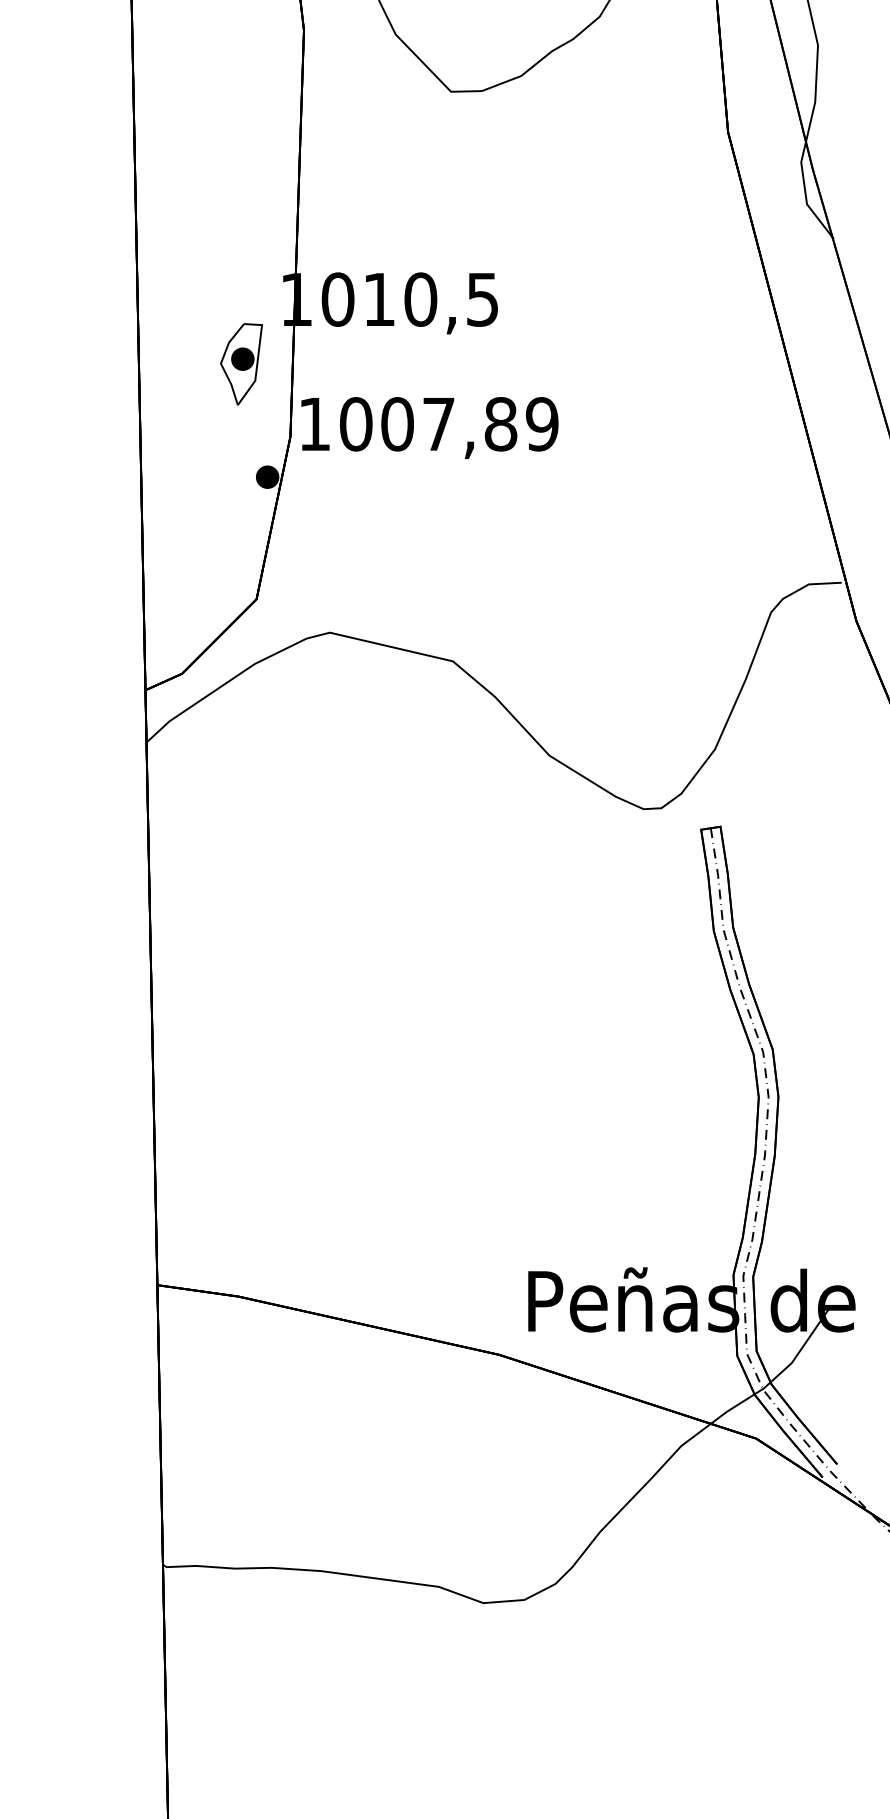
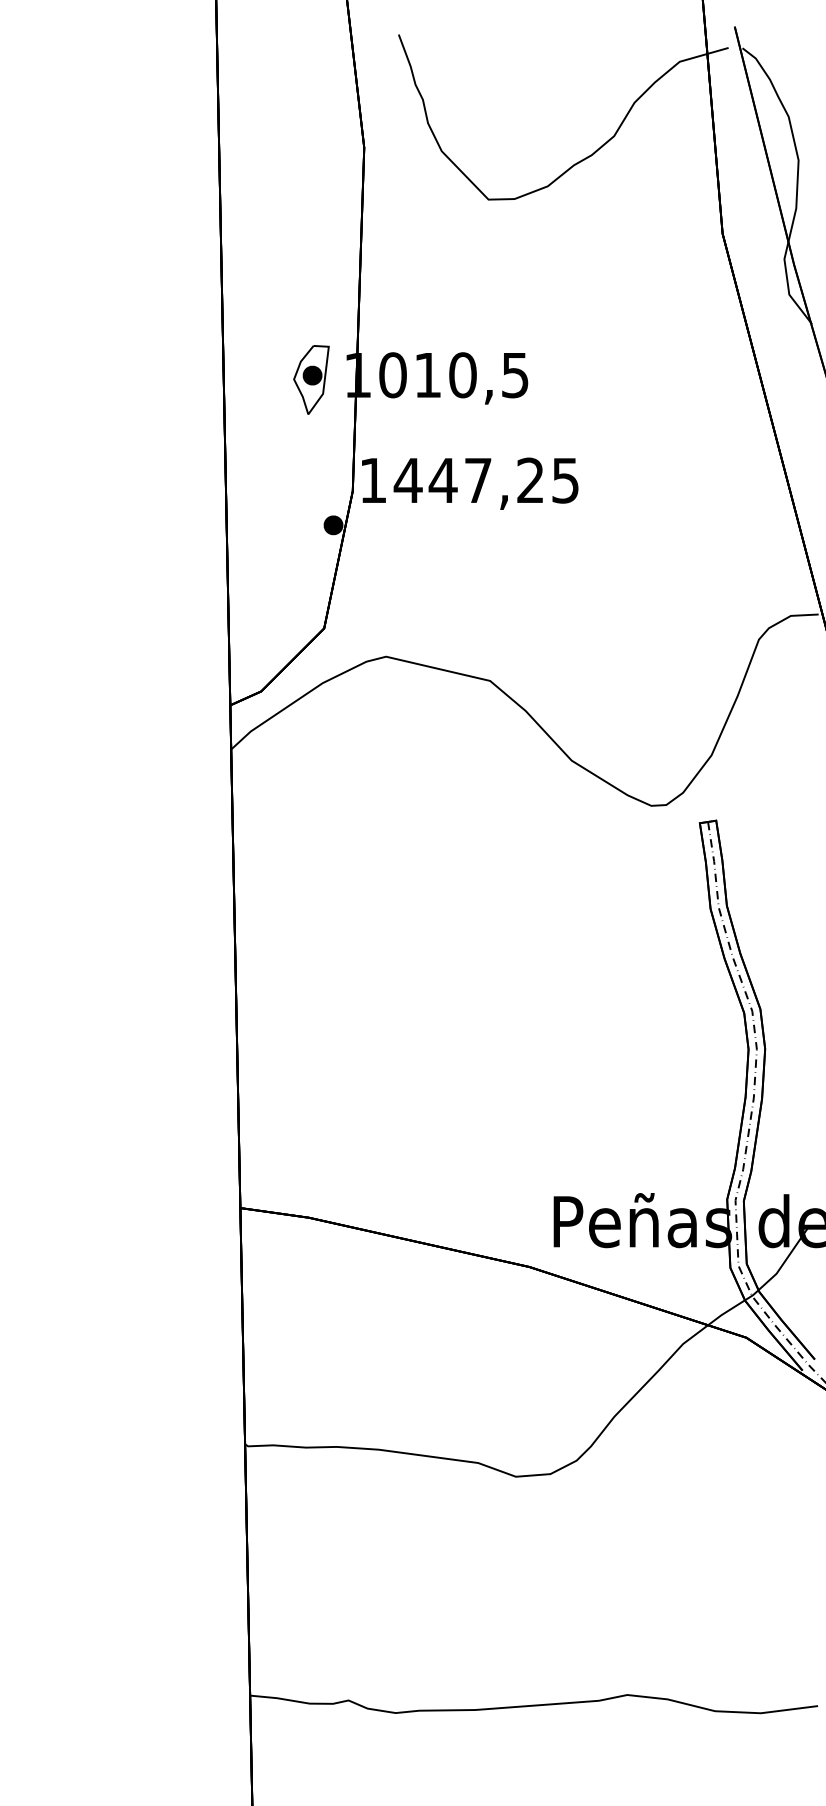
part: (241, 363) -> (311, 379), moved
text: (448, 424) -> (486, 480), 1007,89 -> 1447,25

